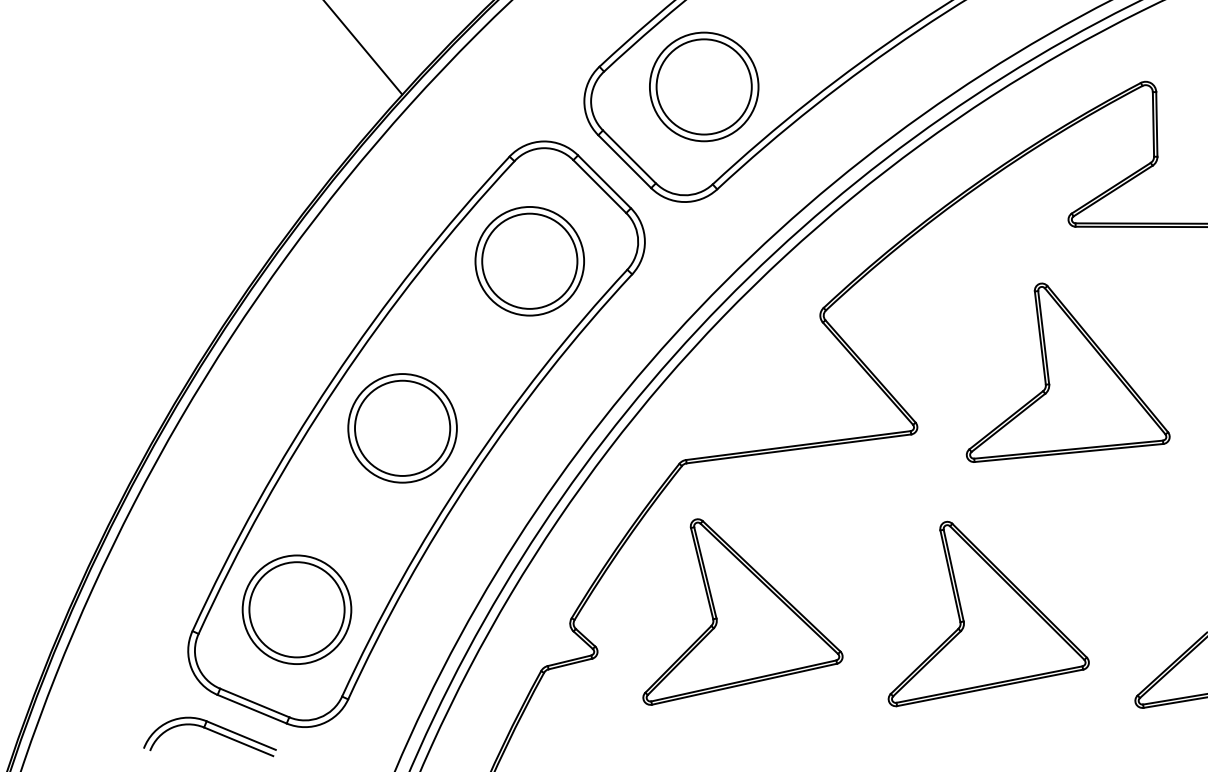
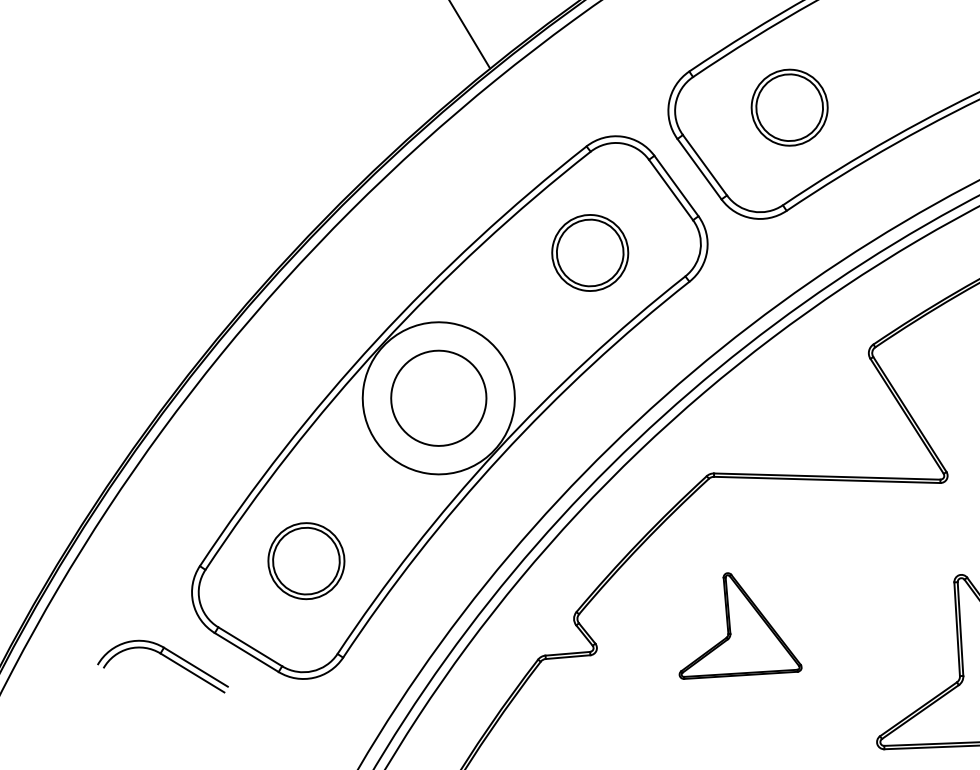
part: (704, 86) -> (789, 107), size x0.7
part: (529, 261) -> (589, 253), size x0.7
circle: (402, 428) -> (438, 398), size x1.4
part: (296, 609) -> (305, 560), size x0.7
part: (742, 611) -> (746, 631), size x0.6
part: (209, 736) -> (164, 663), moved

